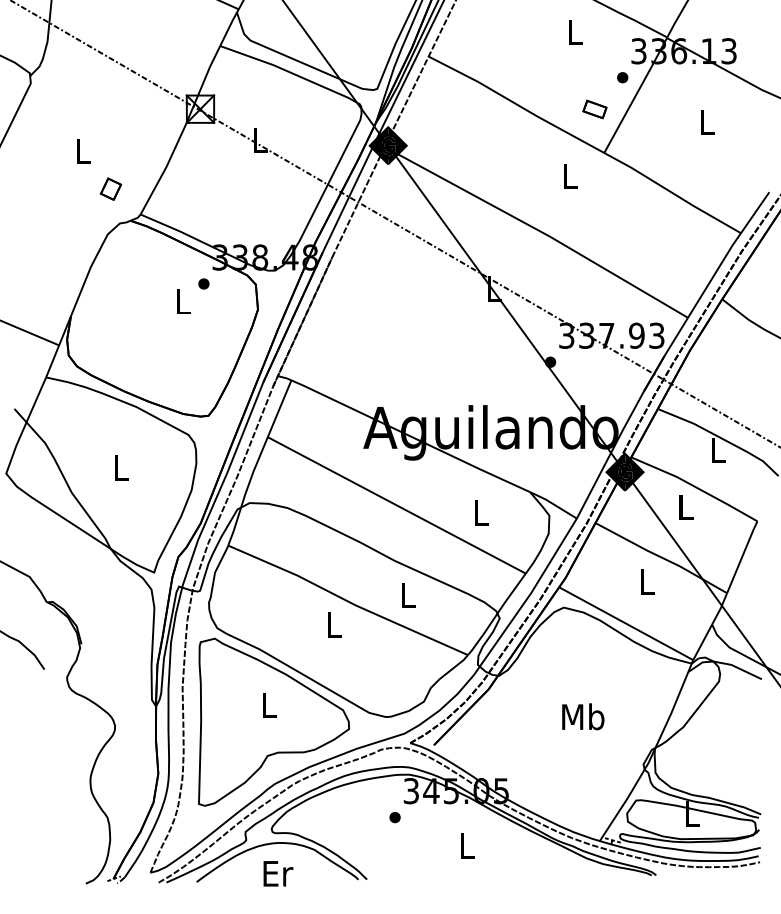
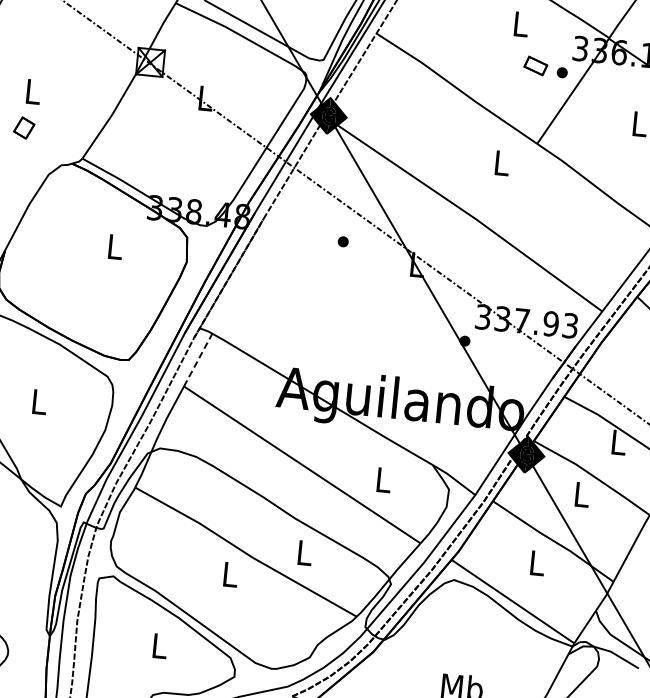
part: (594, 109) -> (535, 65), moved
part: (110, 188) -> (23, 127), moved
part: (203, 283) -> (342, 241), moved
line: (279, 408) -> (198, 359), solid -> dashed

